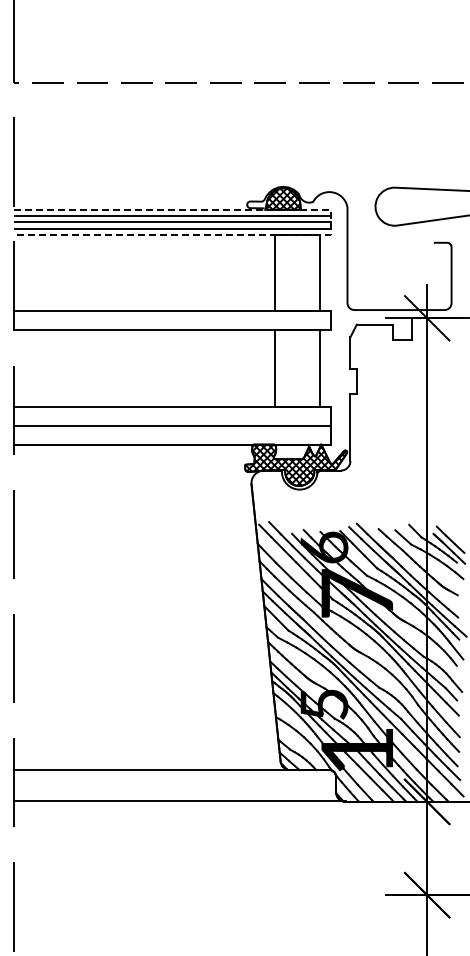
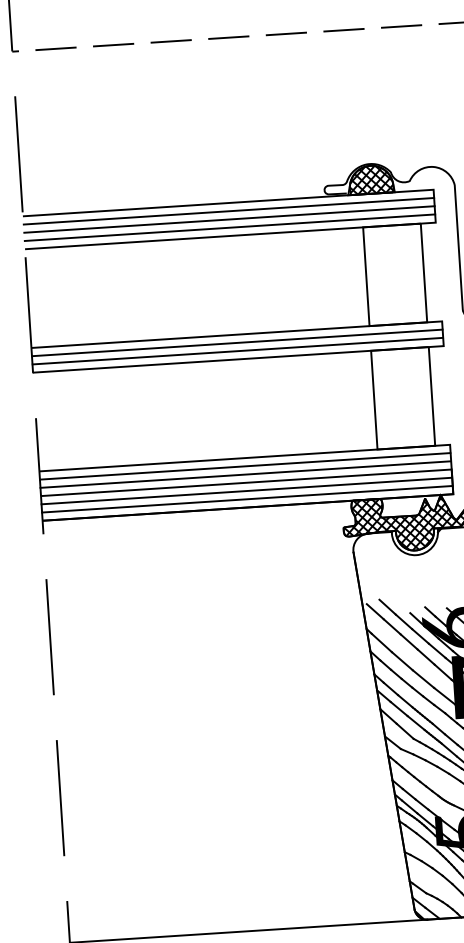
line: (331, 222) -> (435, 206), dashed -> solid
line: (172, 317) -> (237, 342), added
line: (172, 324) -> (237, 351), added
line: (172, 412) -> (245, 465), added
line: (172, 419) -> (245, 474), added
line: (172, 431) -> (246, 490), added
line: (172, 438) -> (247, 499), added

